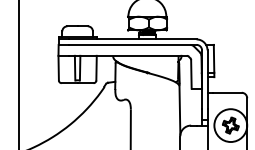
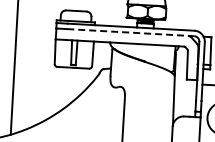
line: (133, 44) -> (131, 32), solid -> dashed

